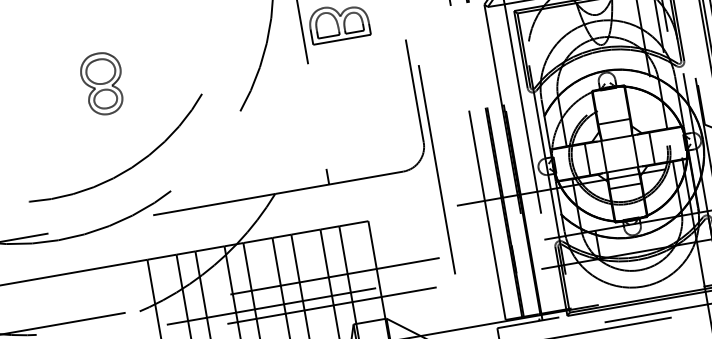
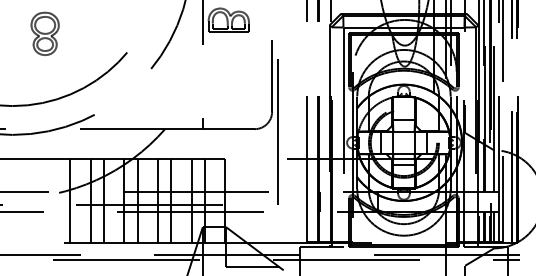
part: (101, 83) -> (44, 33), moved

